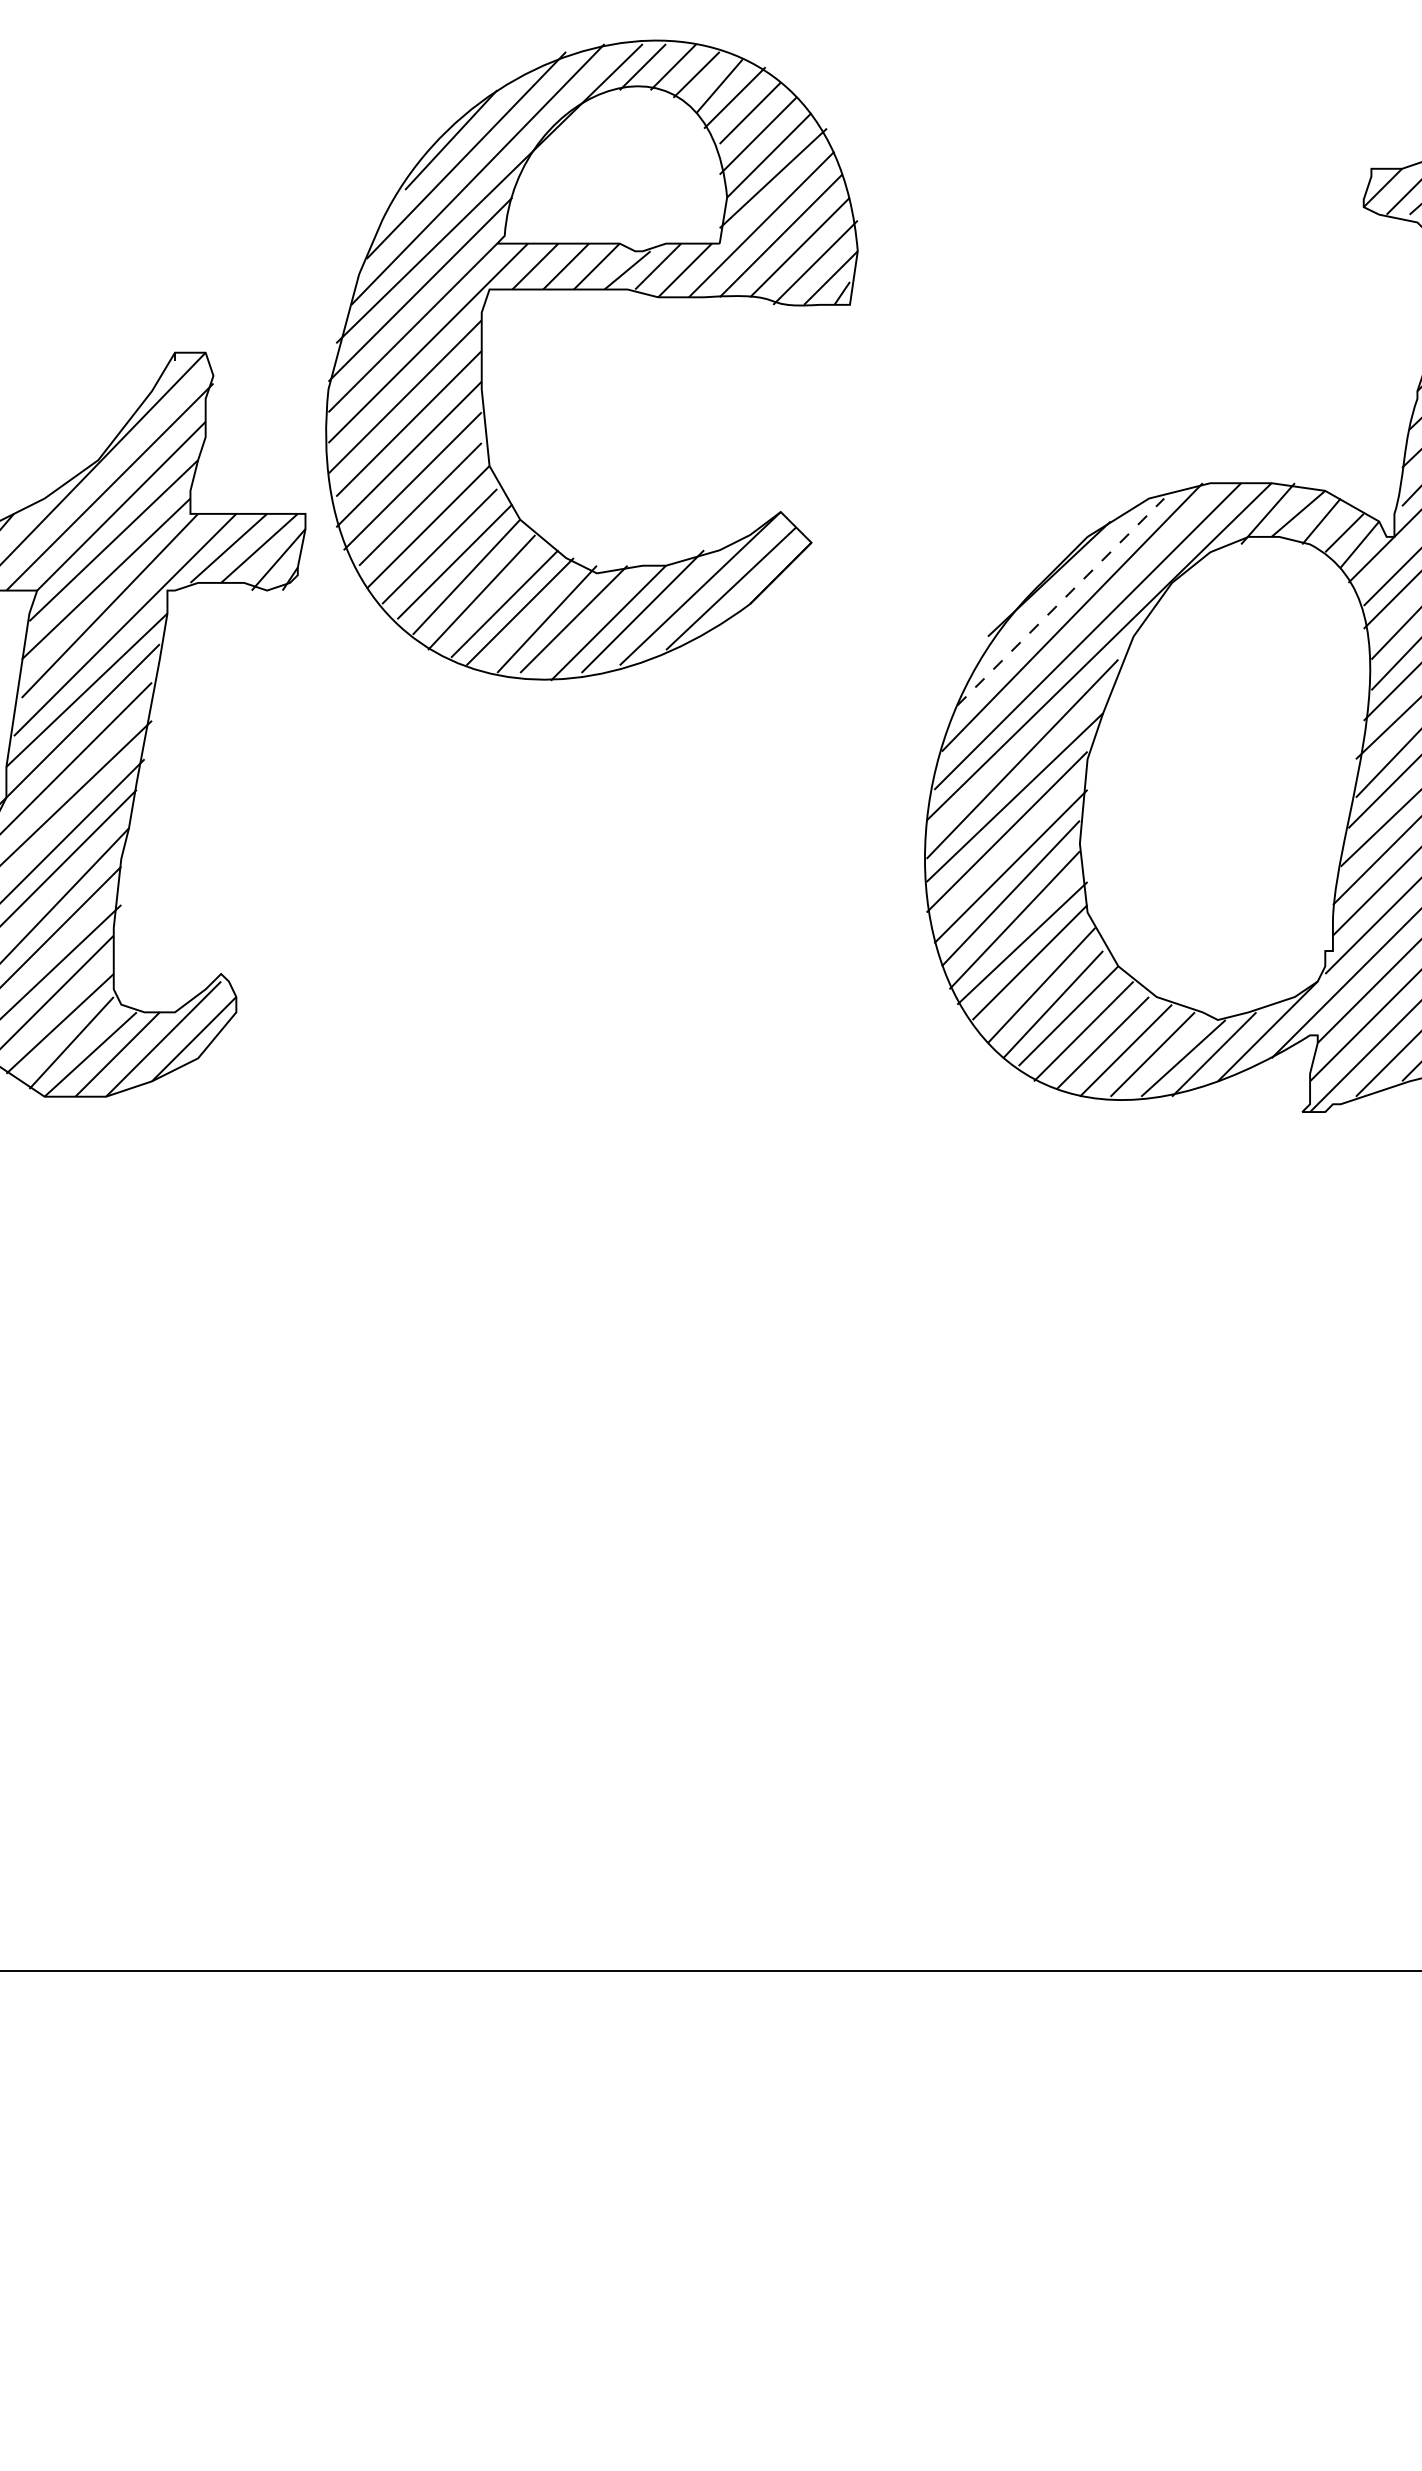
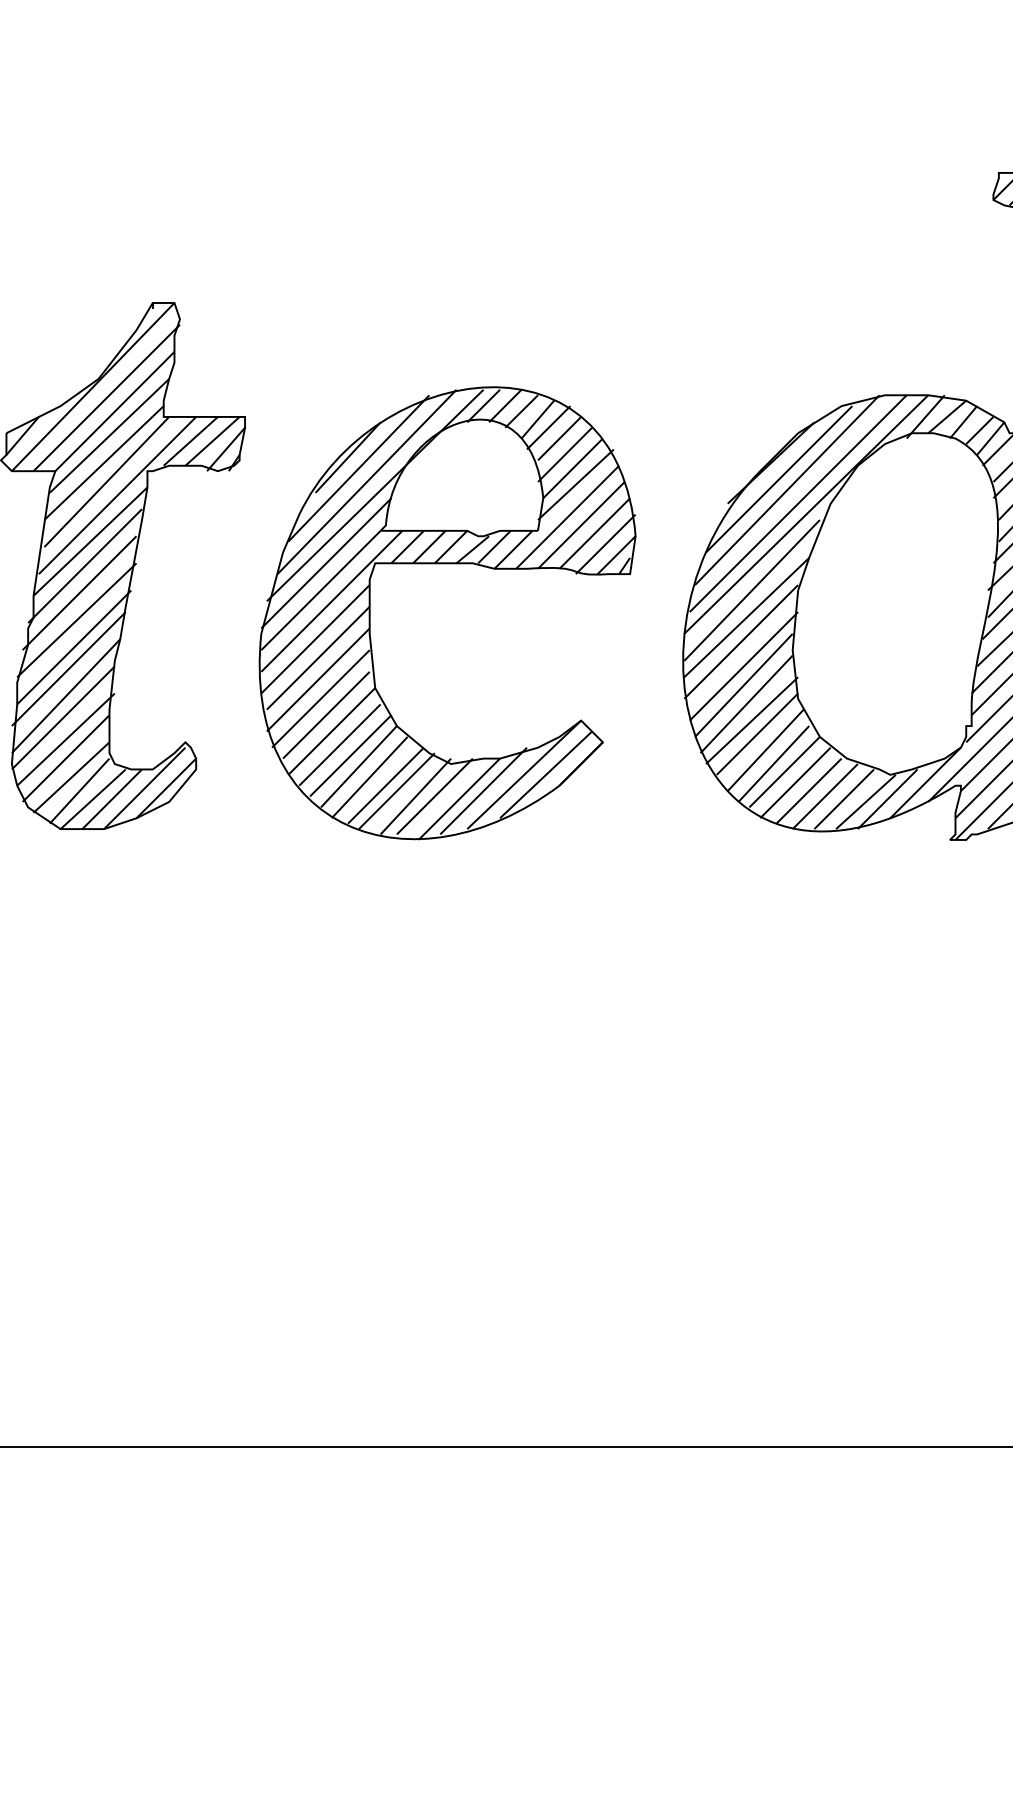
part: (591, 291) -> (447, 564), moved
line: (1061, 602) -> (779, 479), dashed -> solid

